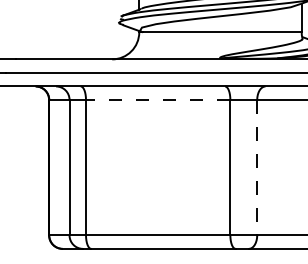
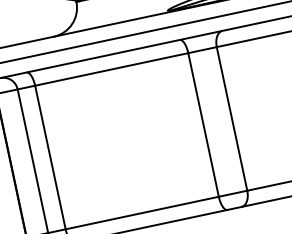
line: (157, 99) -> (110, 69), dashed -> solid
line: (257, 167) -> (232, 118), dashed -> solid

